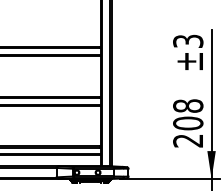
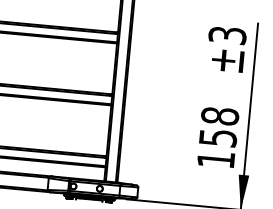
text: (188, 131) -> (217, 147), 208 -> 158

